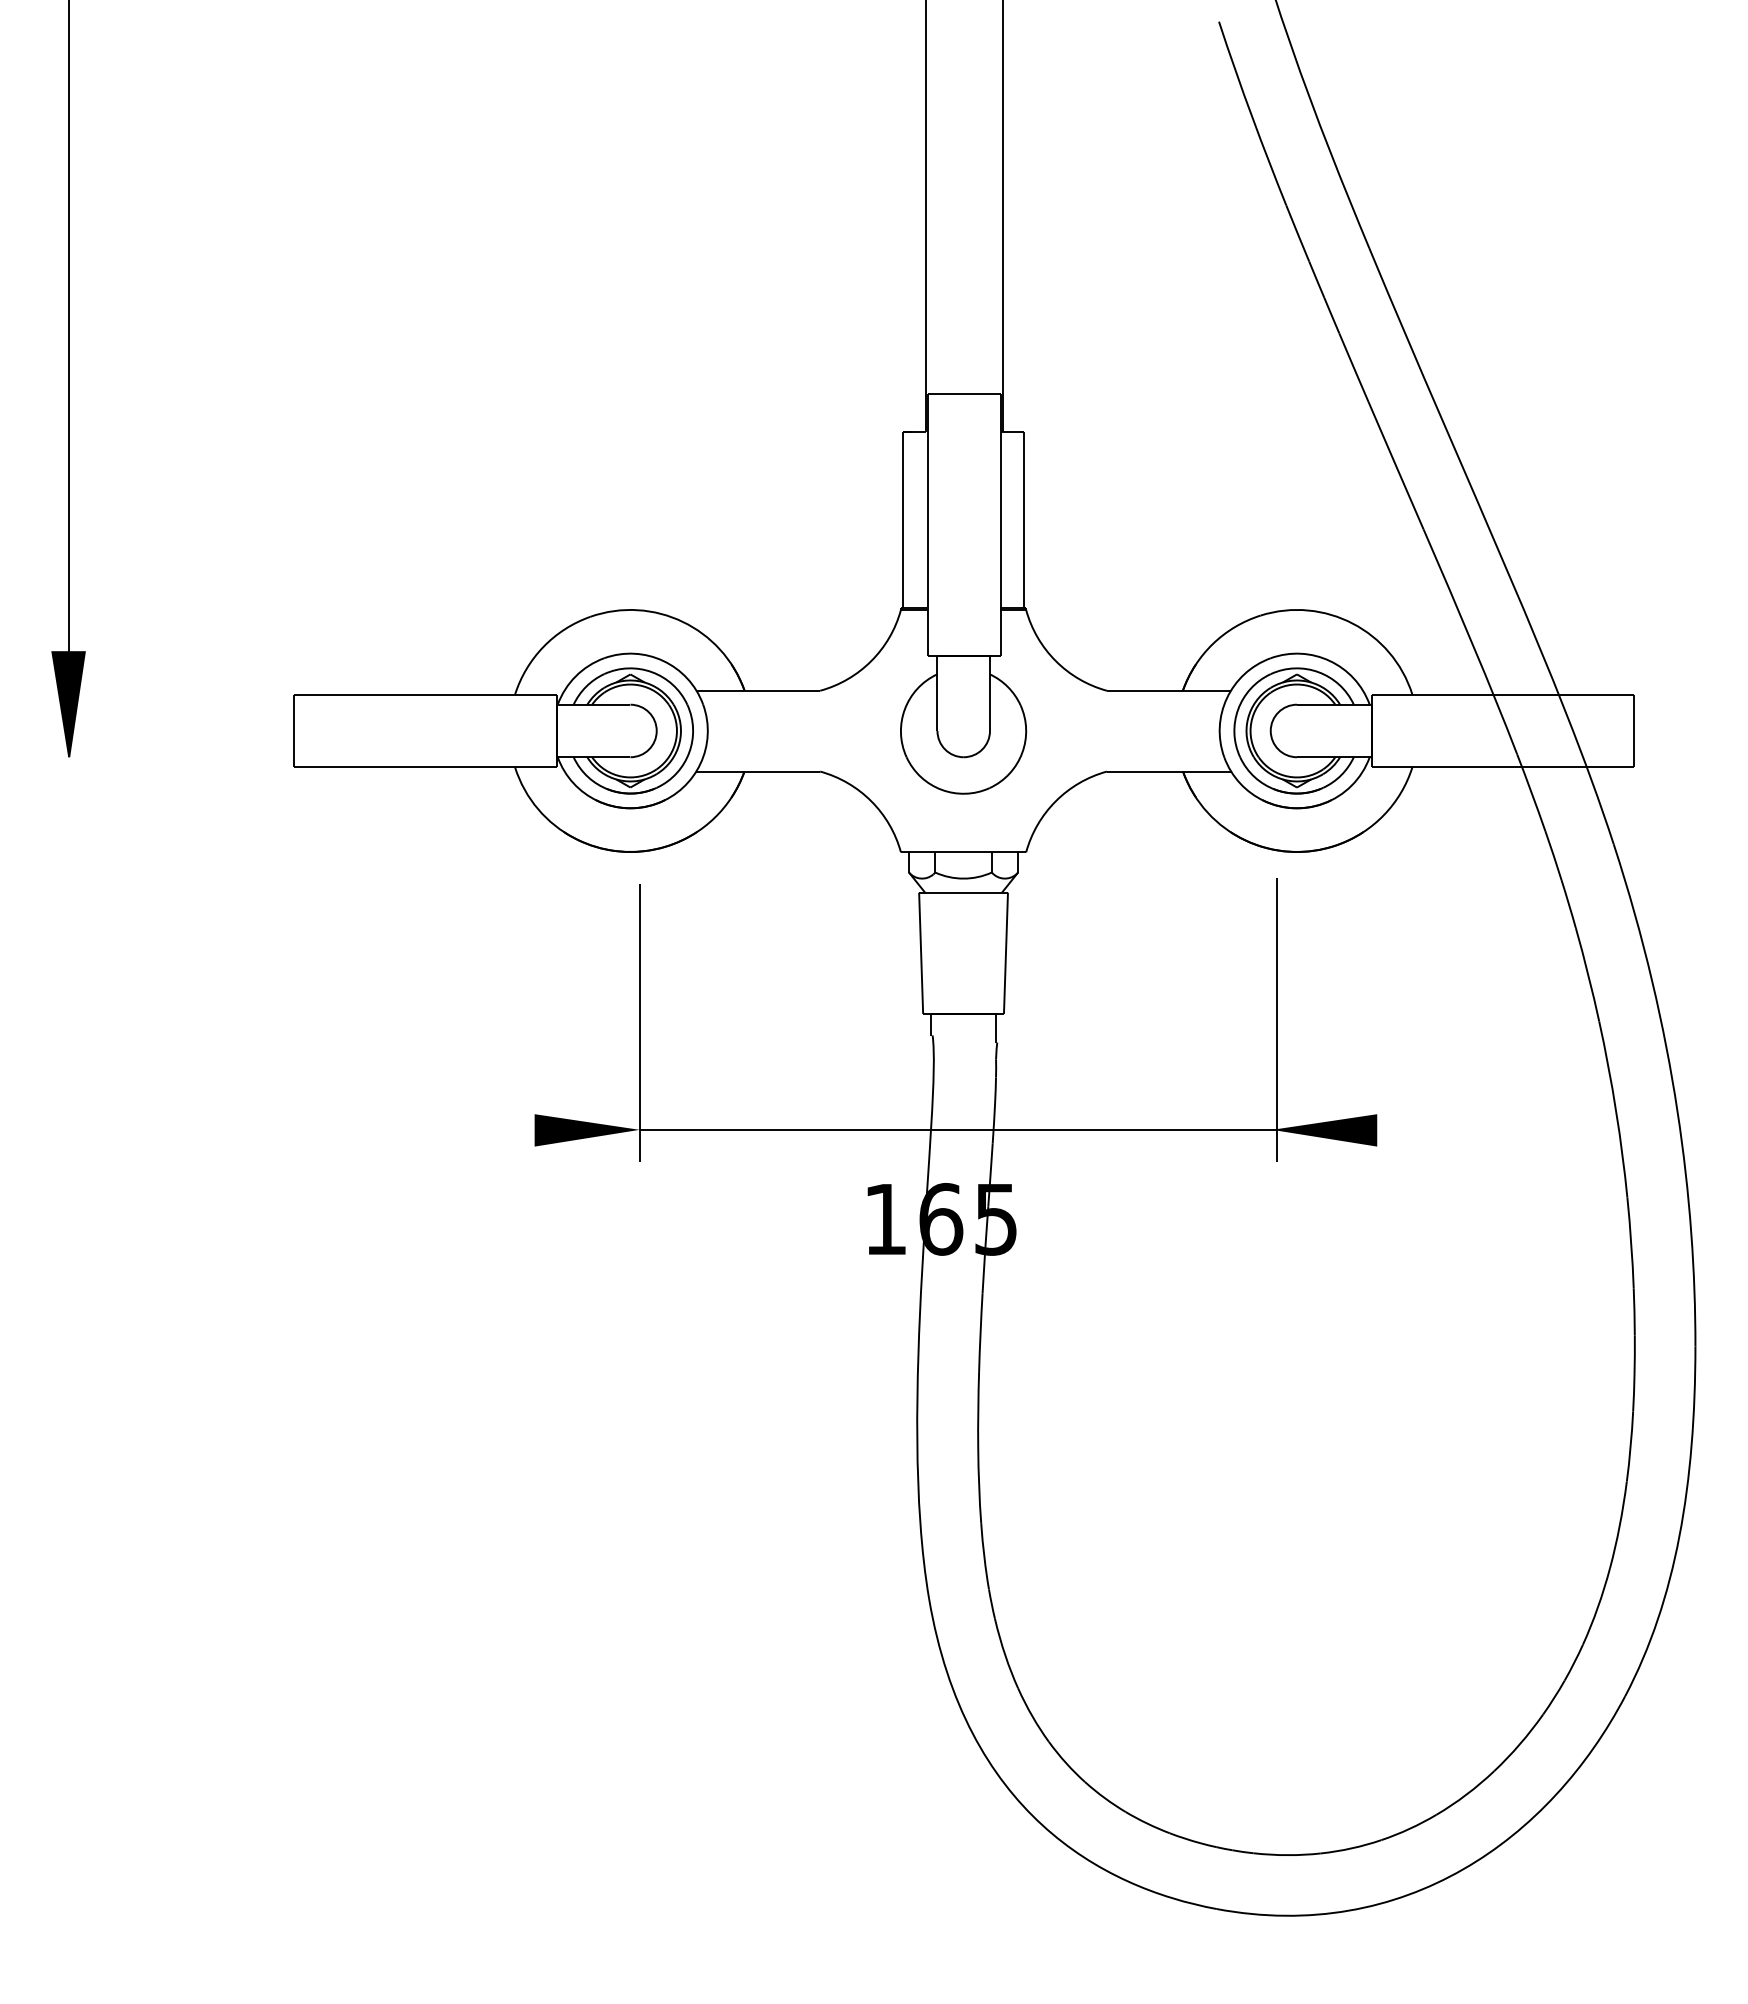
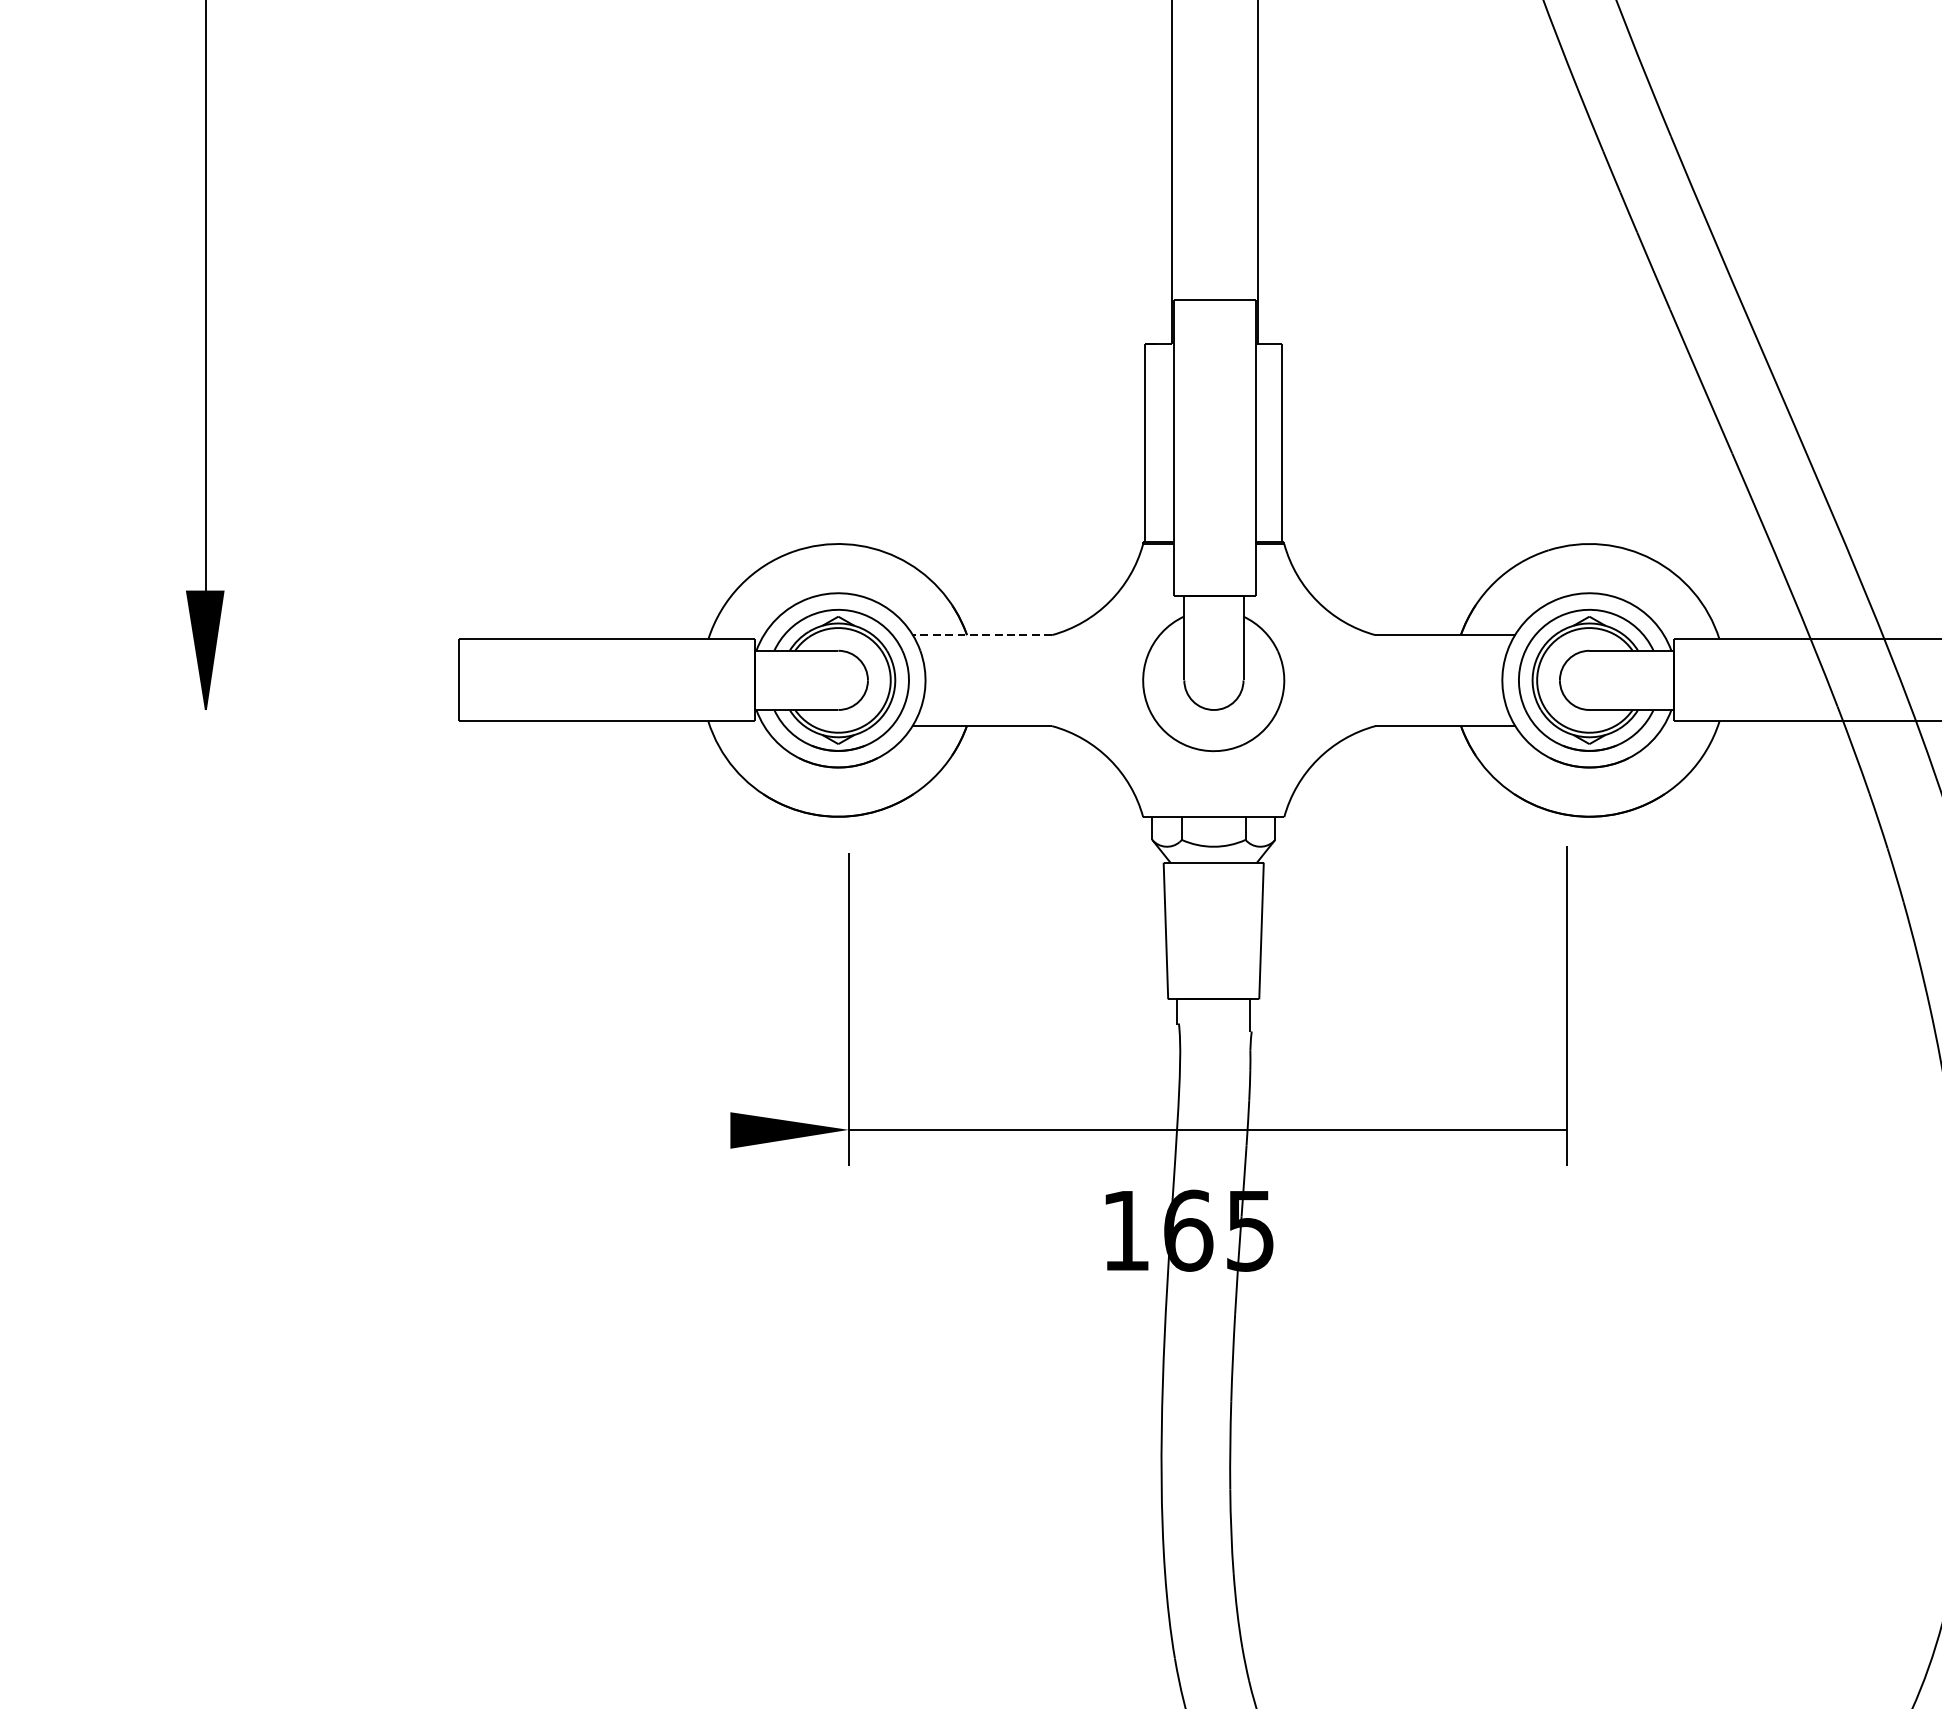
line: (758, 690) -> (982, 634), solid -> dashed
fill: (1324, 1130) -> (1620, 1130), removed

